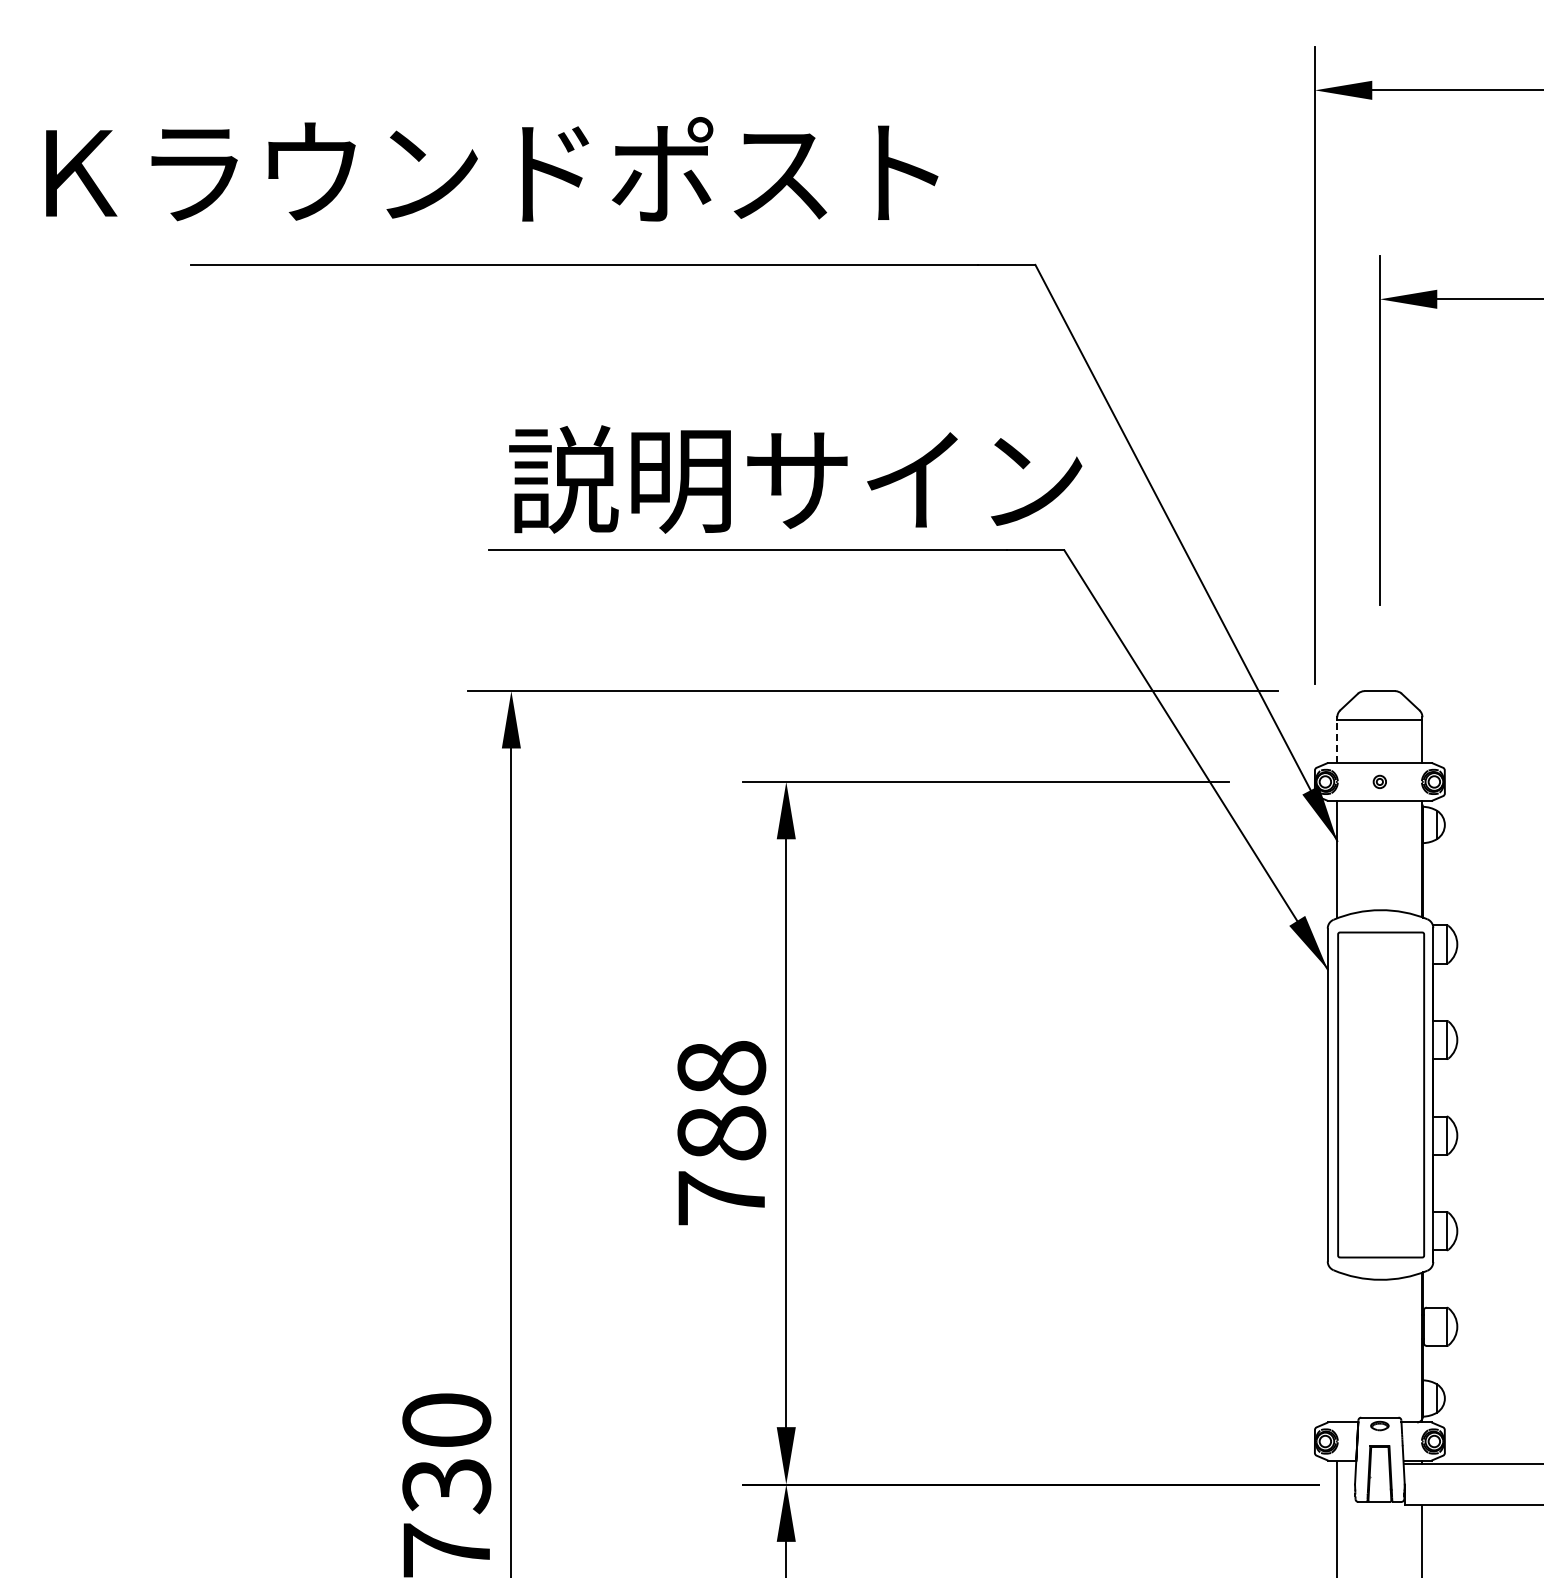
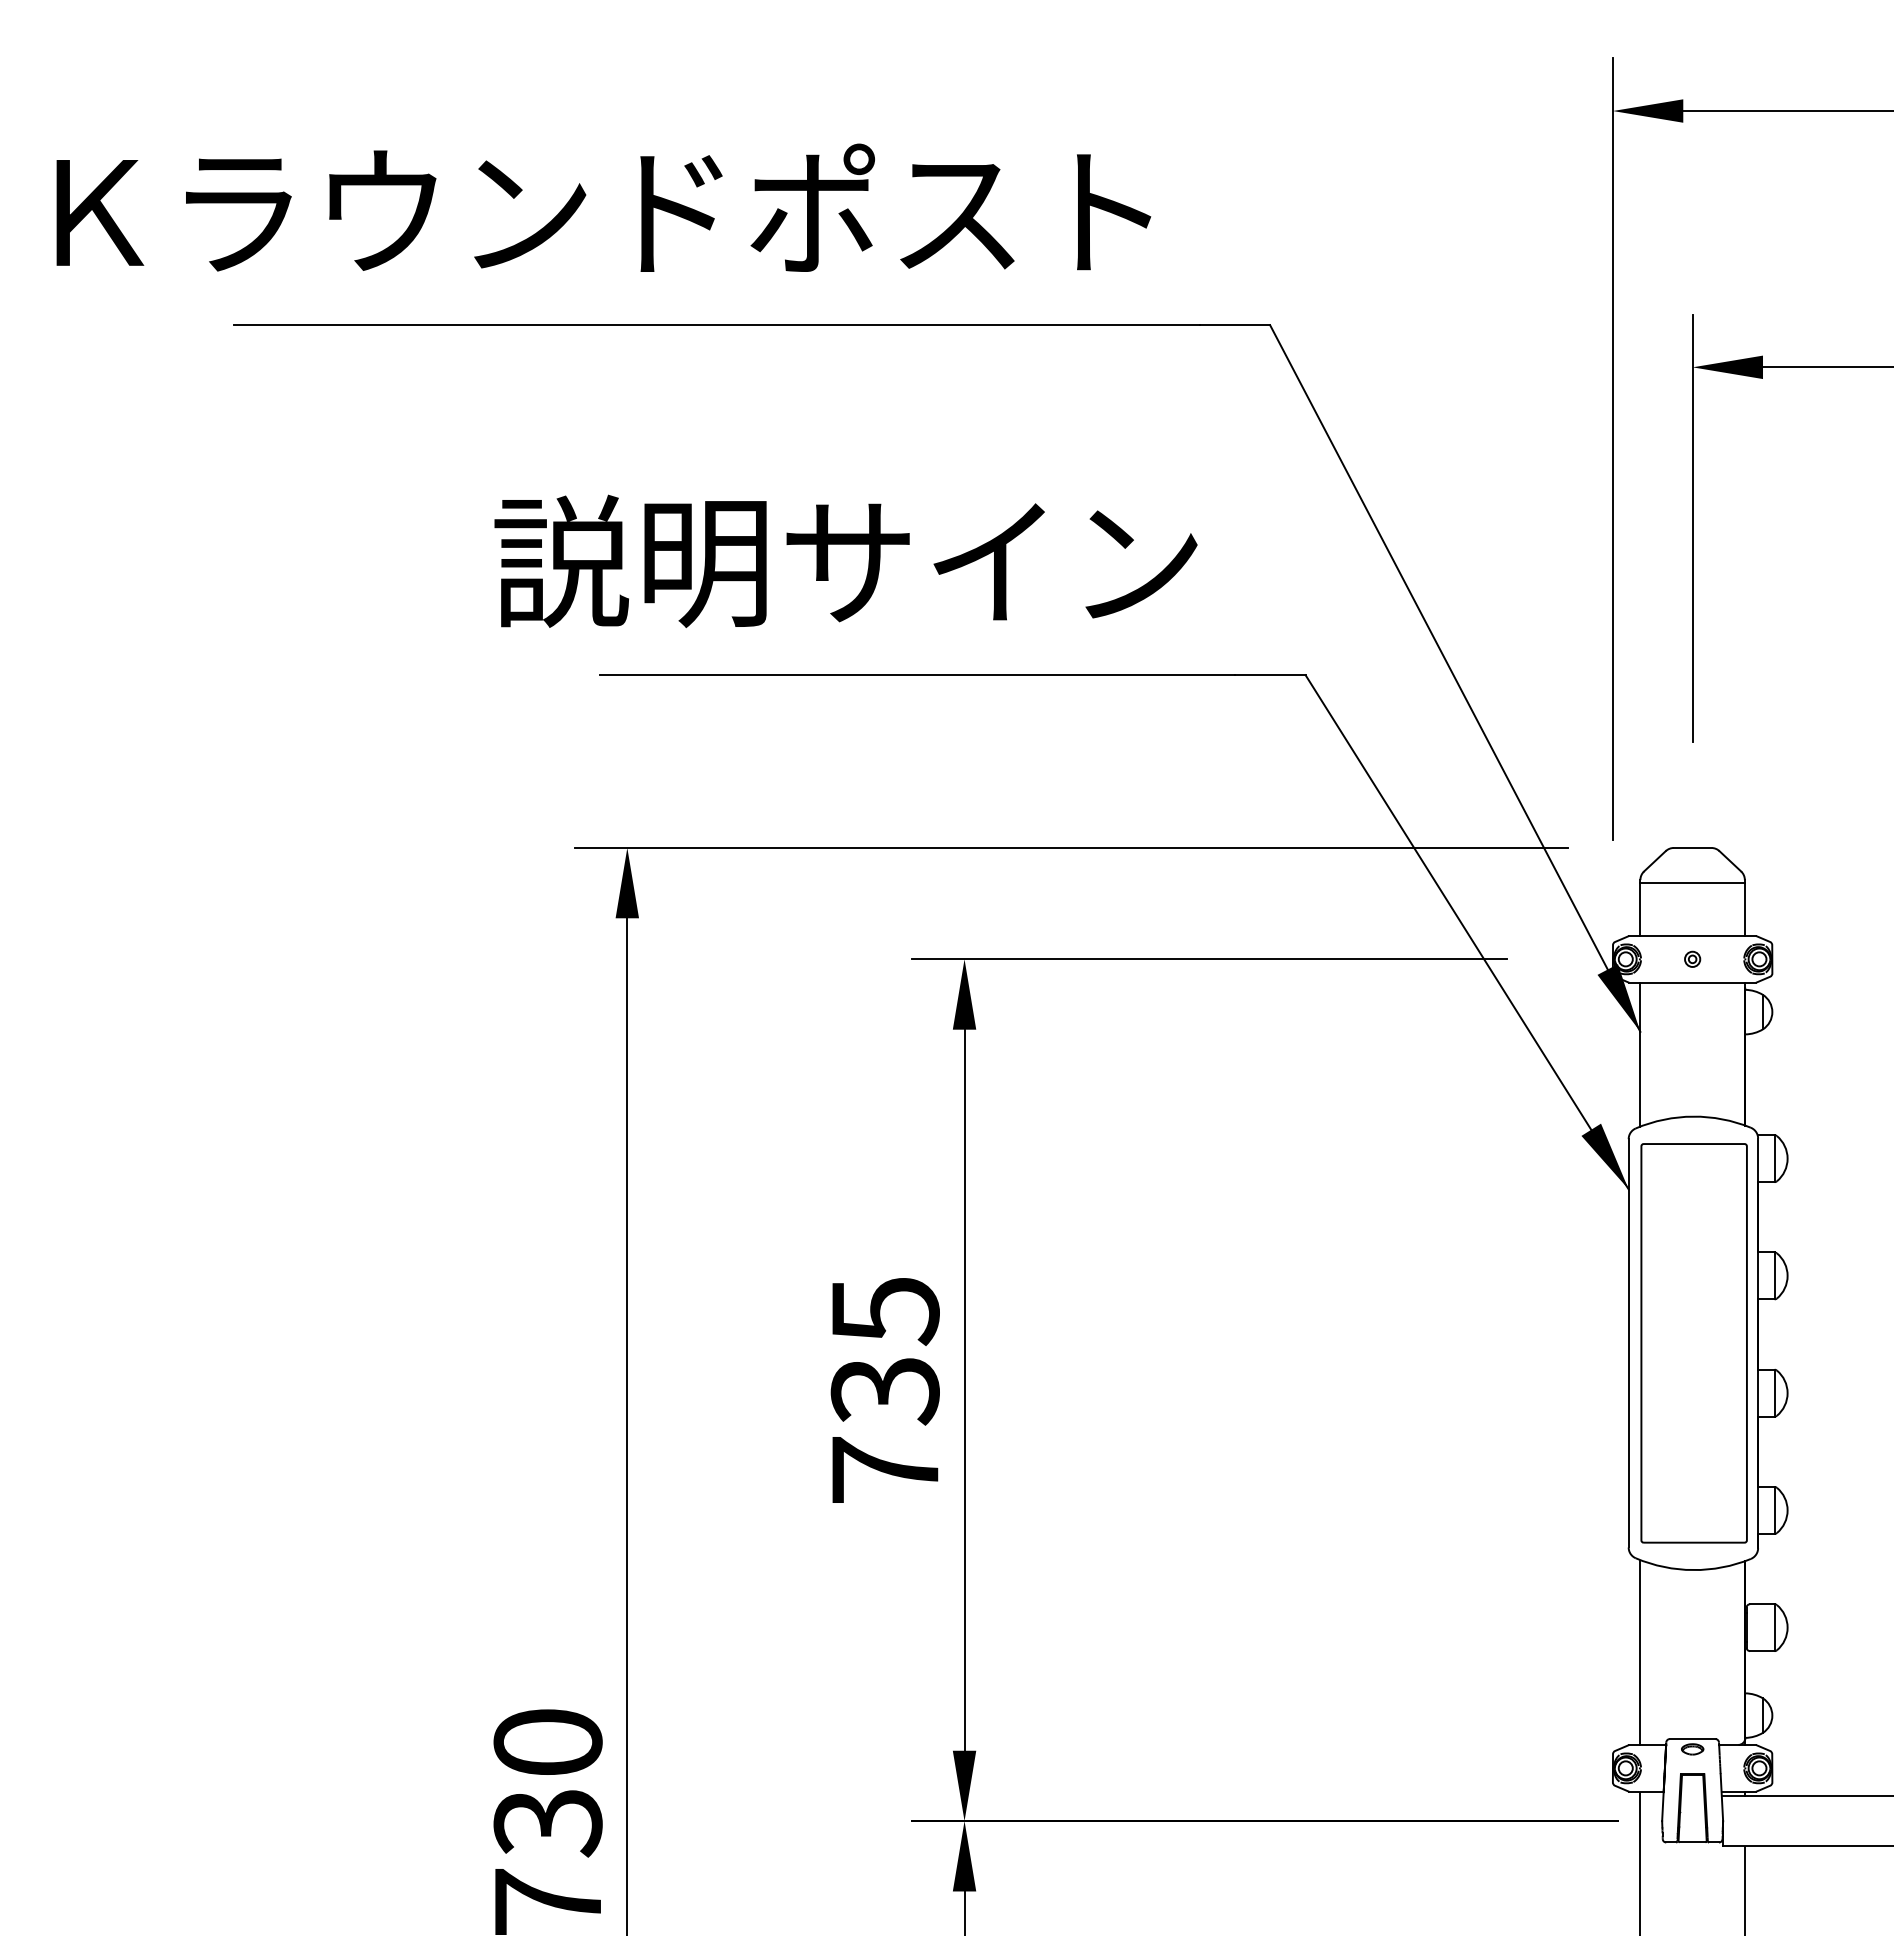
text: (795, 479) -> (845, 561), moved
line: (1337, 741) -> (1640, 909), dashed -> solid
text: (721, 1101) -> (885, 1351), 788 -> 735
line: (1337, 1347) -> (1640, 1653), added

